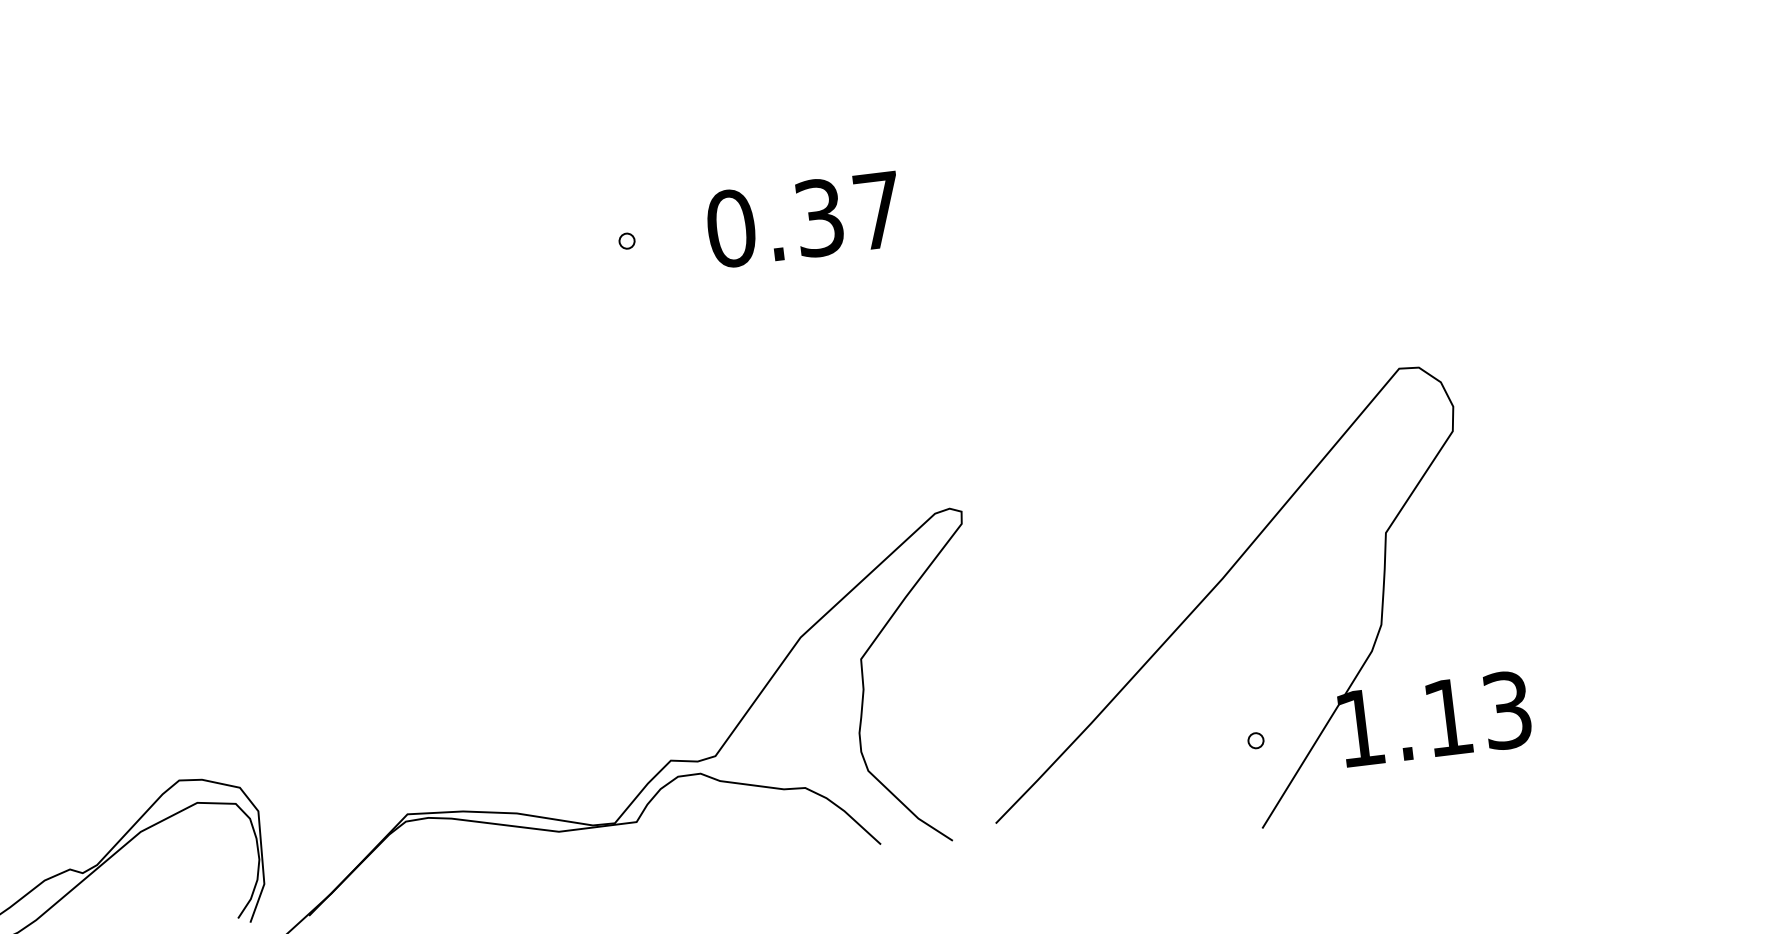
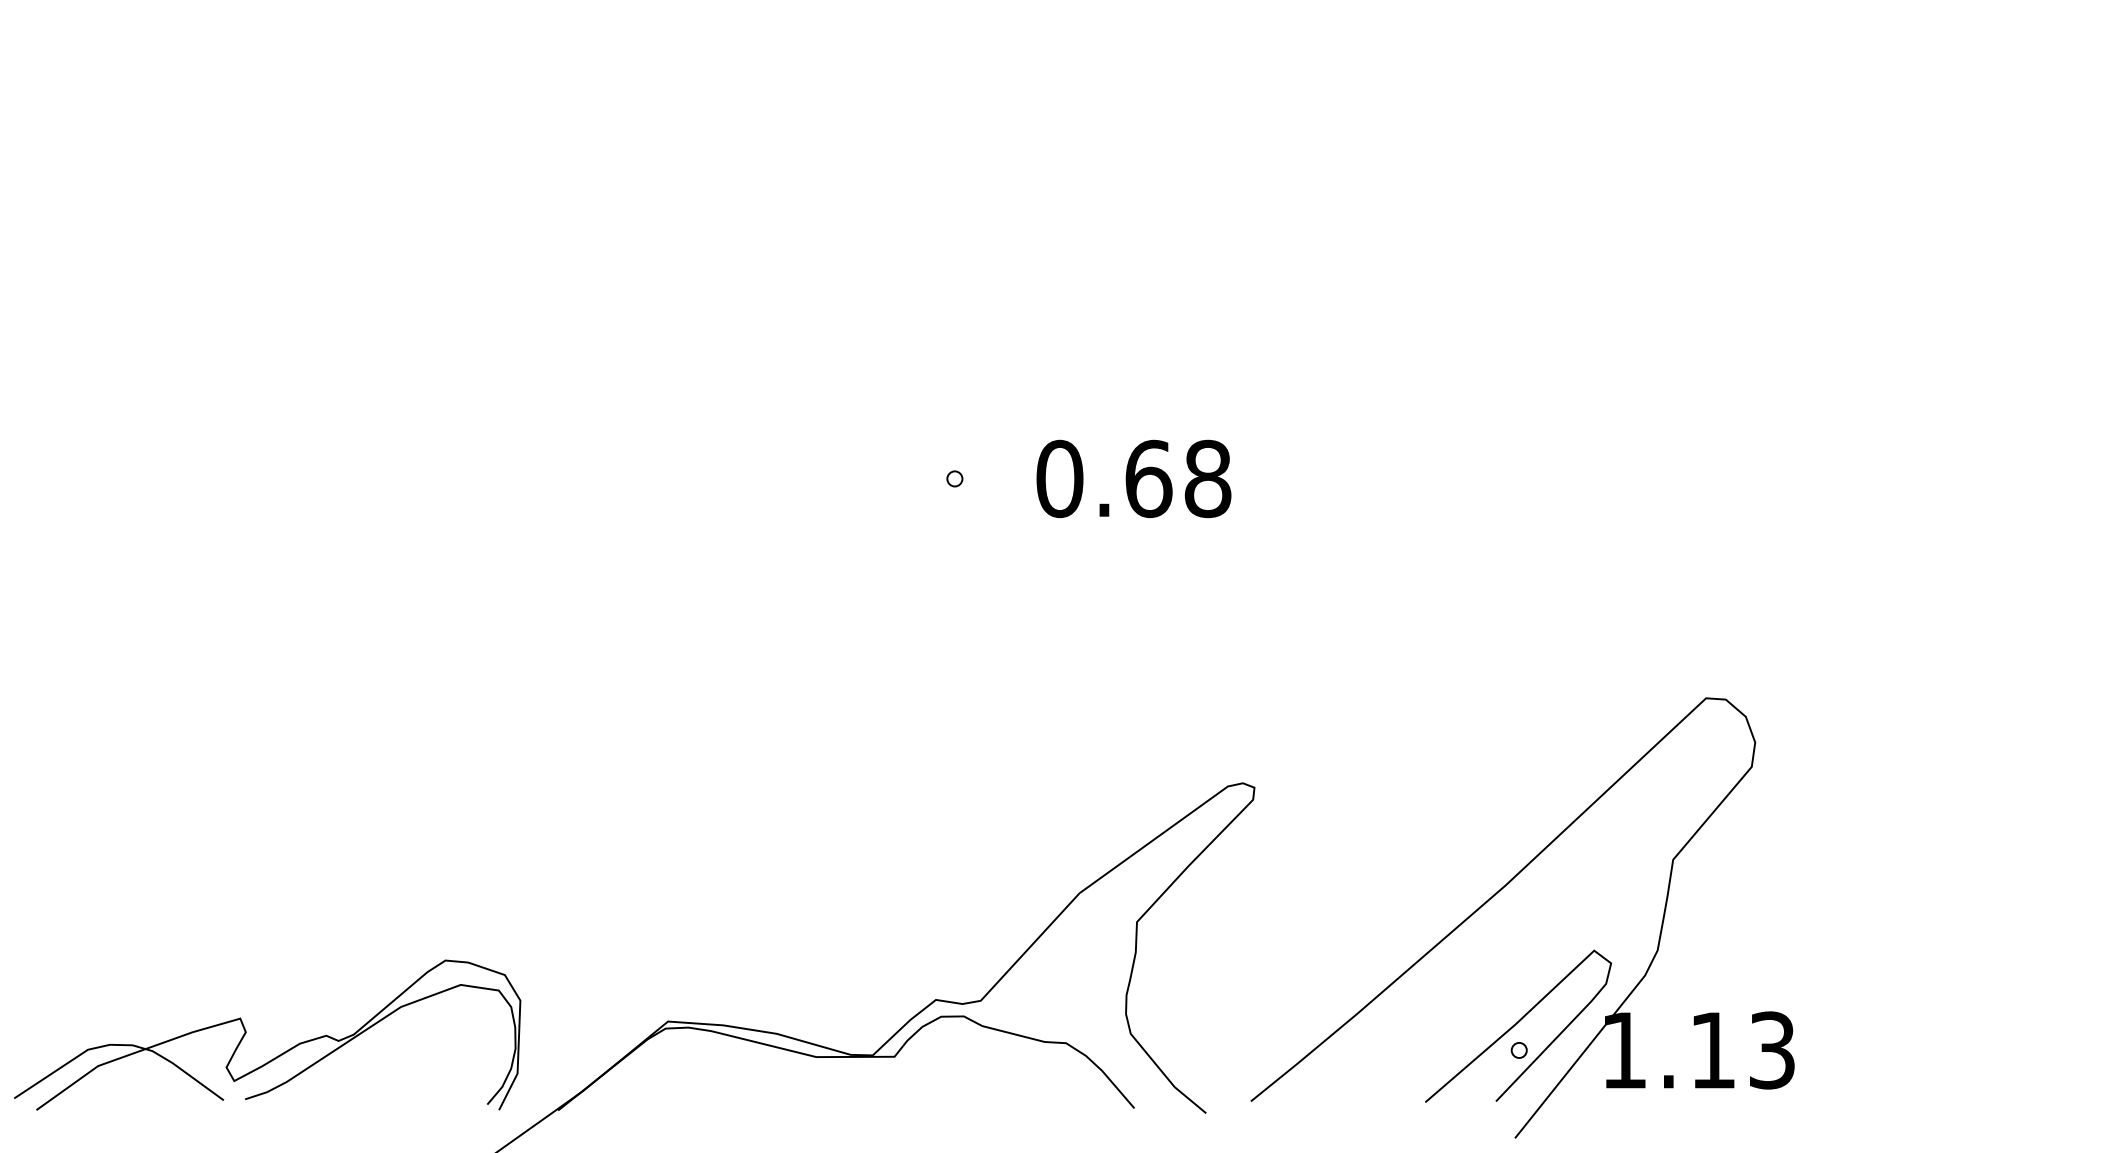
text: (849, 213) -> (1178, 478), 0.37 -> 0.68
curve: (1252, 714) -> (1518, 1023), added

